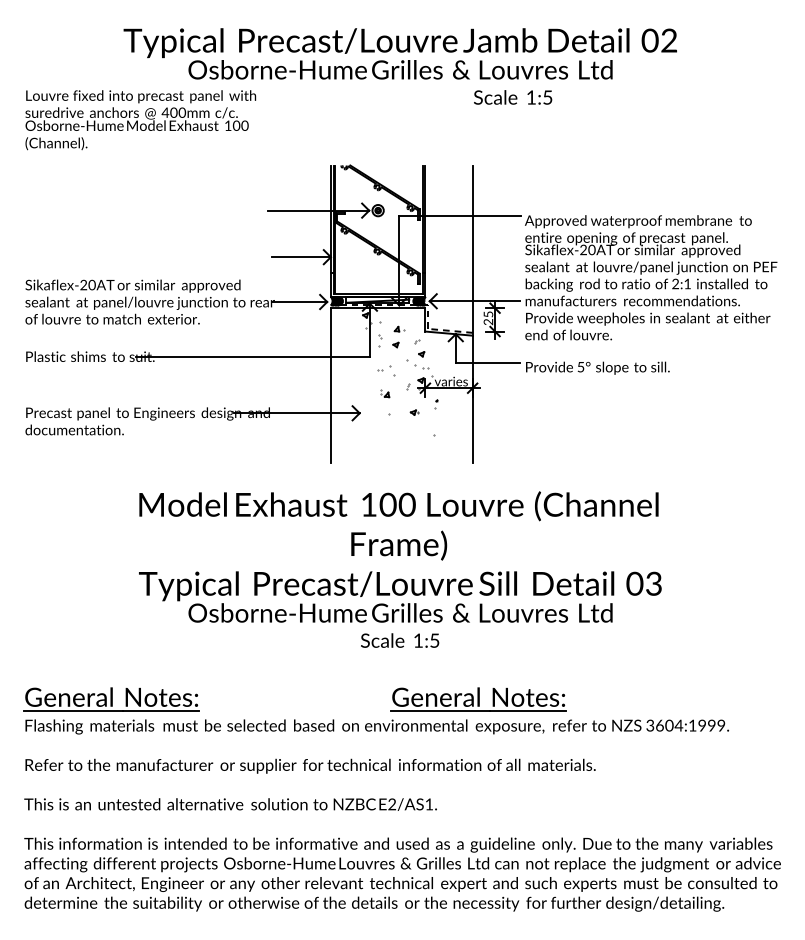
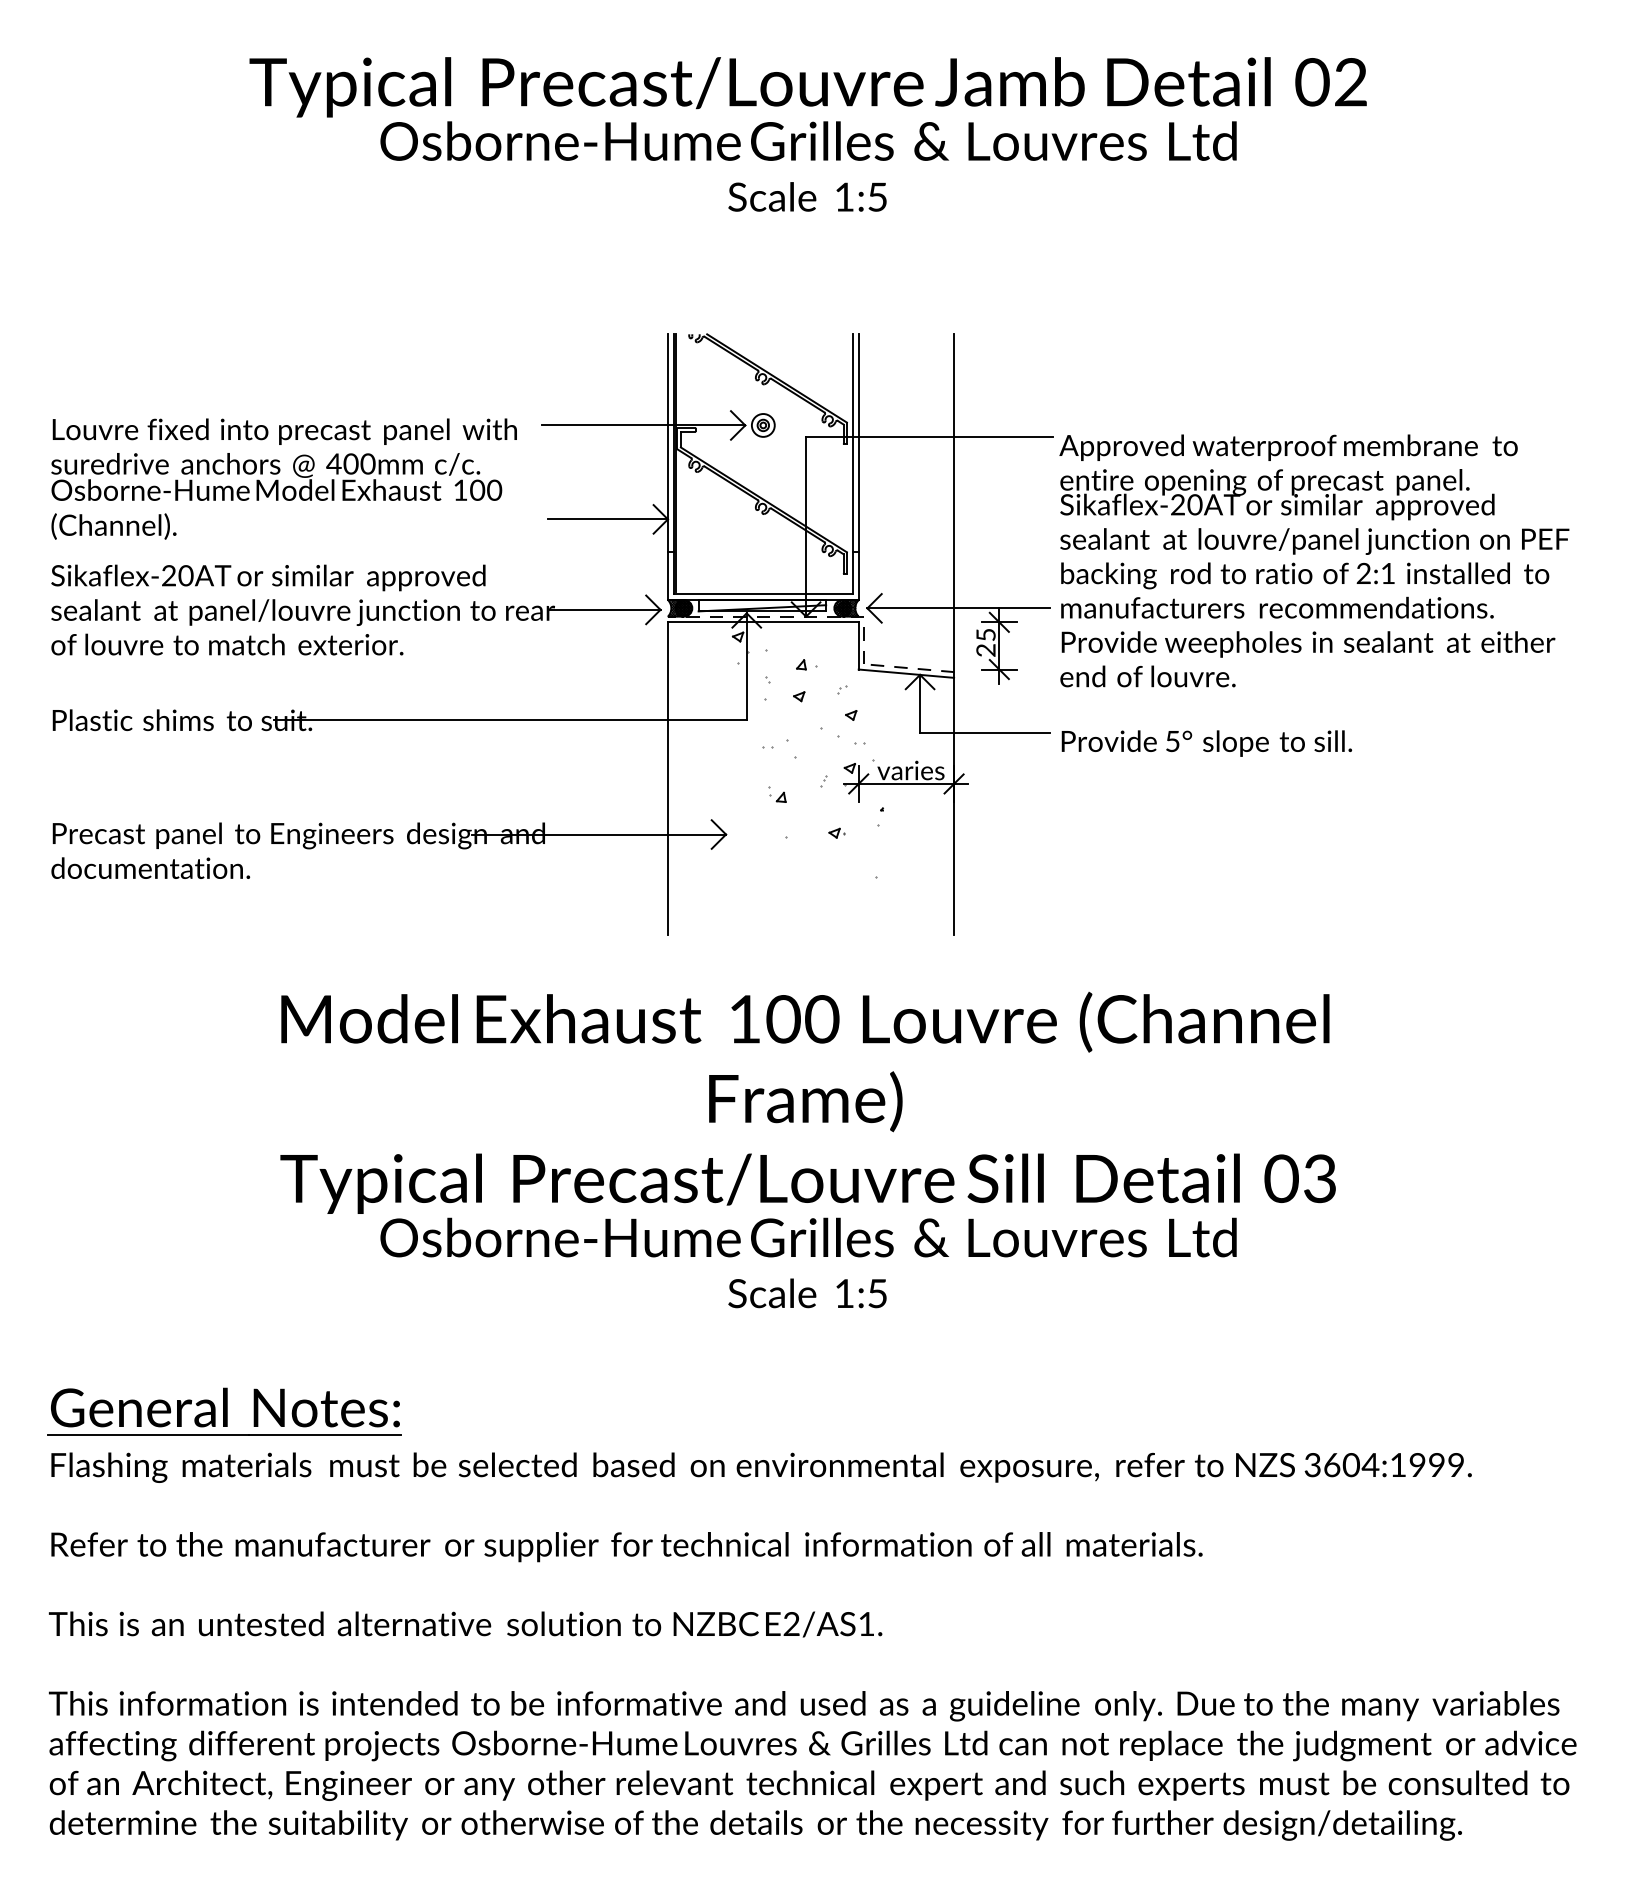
text: (513, 97) -> (808, 197), moved
text: (140, 120) -> (283, 479), moved
part: (478, 699) -> (965, 1412), removed

